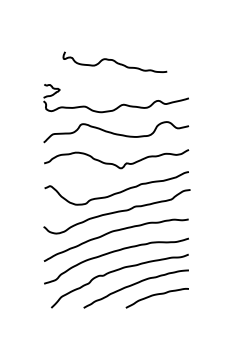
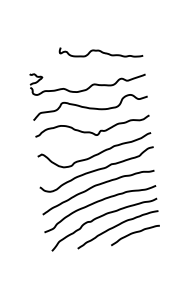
curve: (114, 61) -> (100, 51), moved

